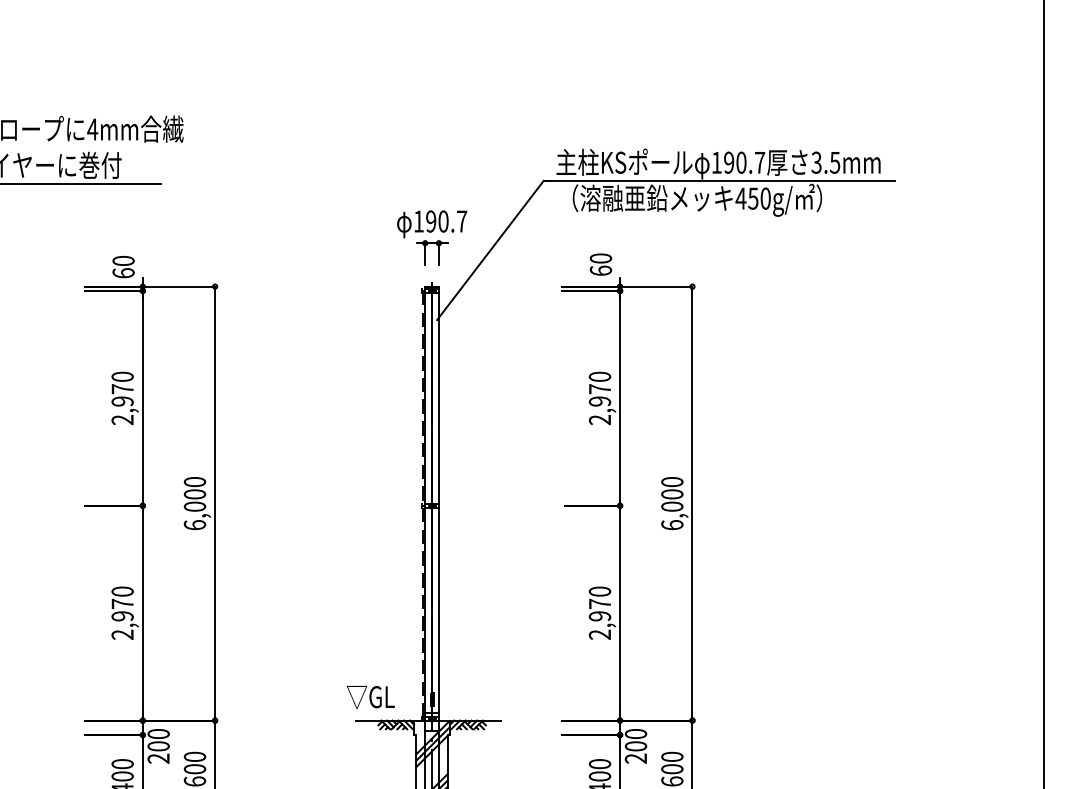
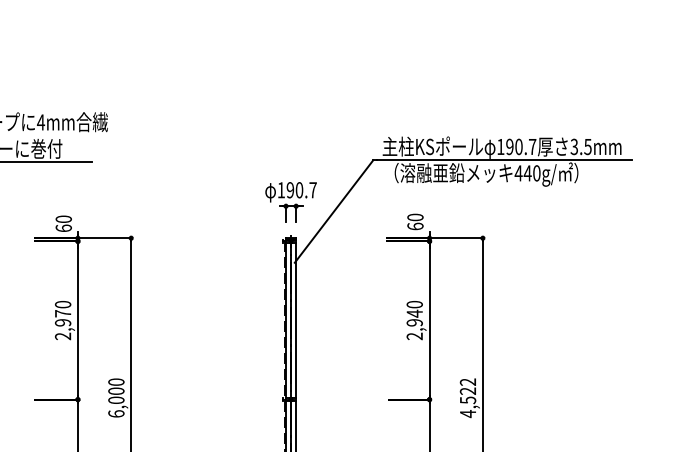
text: (752, 198) -> (527, 173), 450g/ -> 440g/
text: (599, 388) -> (414, 313), 2,970 -> 2,940
text: (672, 503) -> (468, 397), 6,000 -> 4,522

